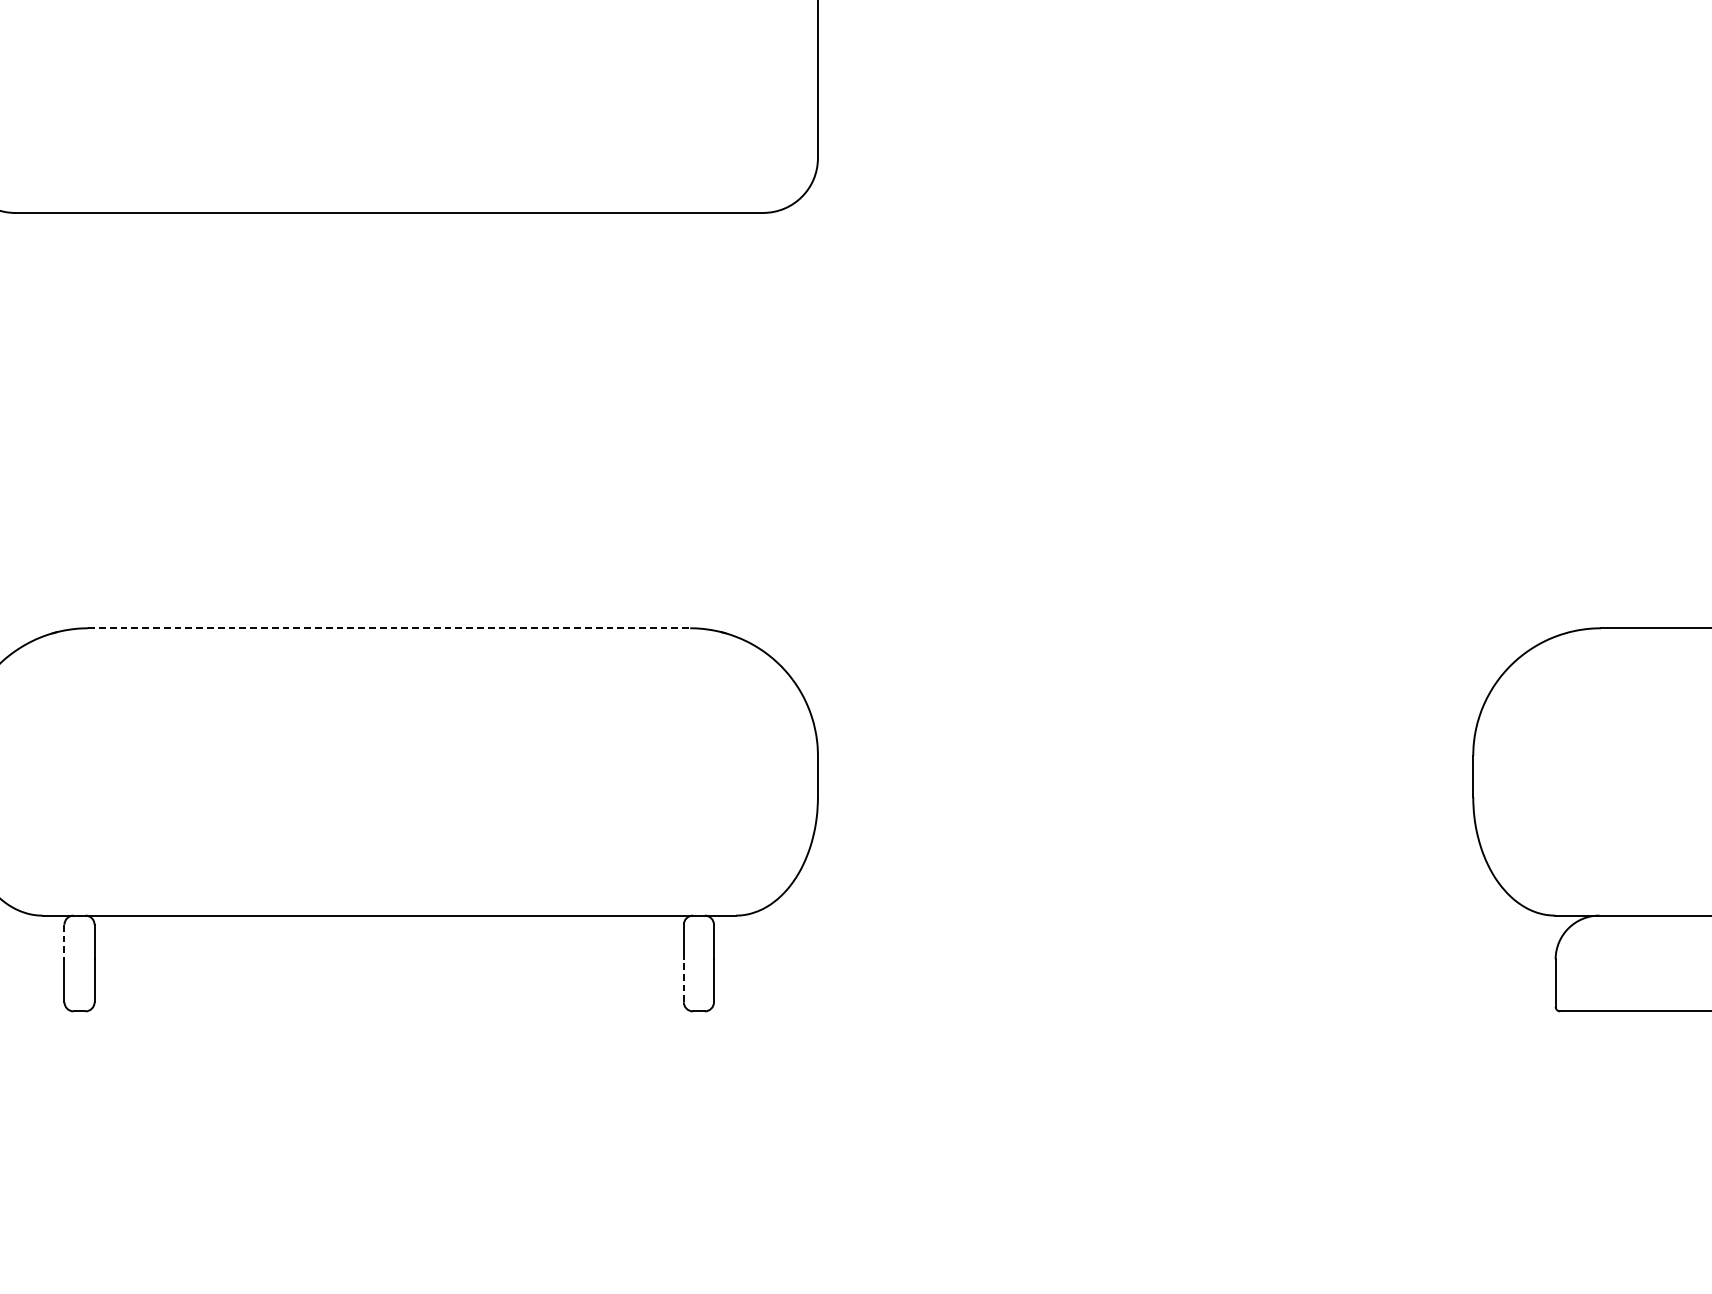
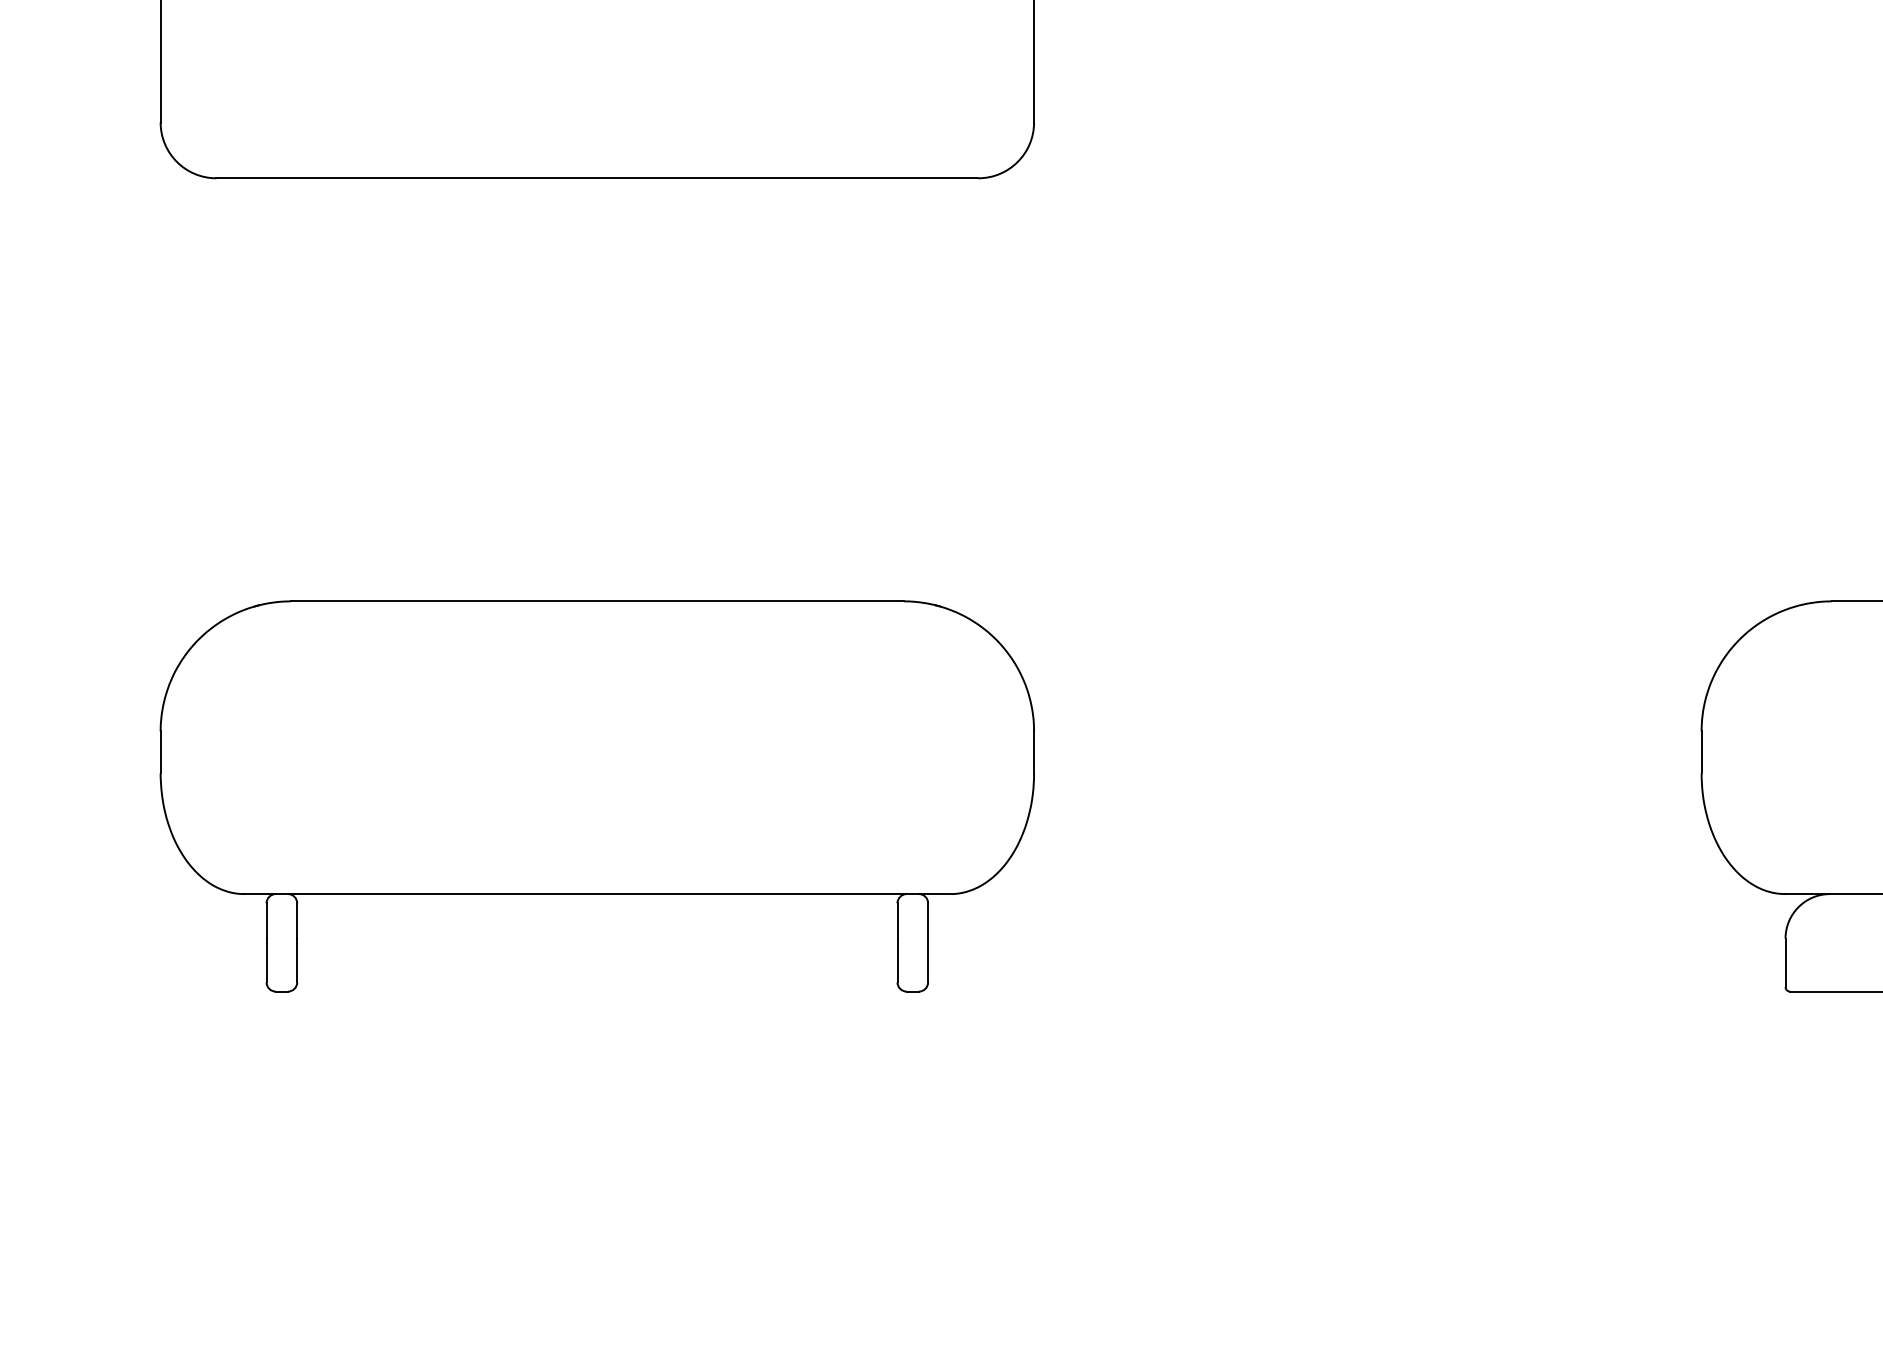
line: (389, 628) -> (597, 601), dashed -> solid
line: (64, 942) -> (266, 921), dashed -> solid
line: (683, 980) -> (897, 960), dashed -> solid

